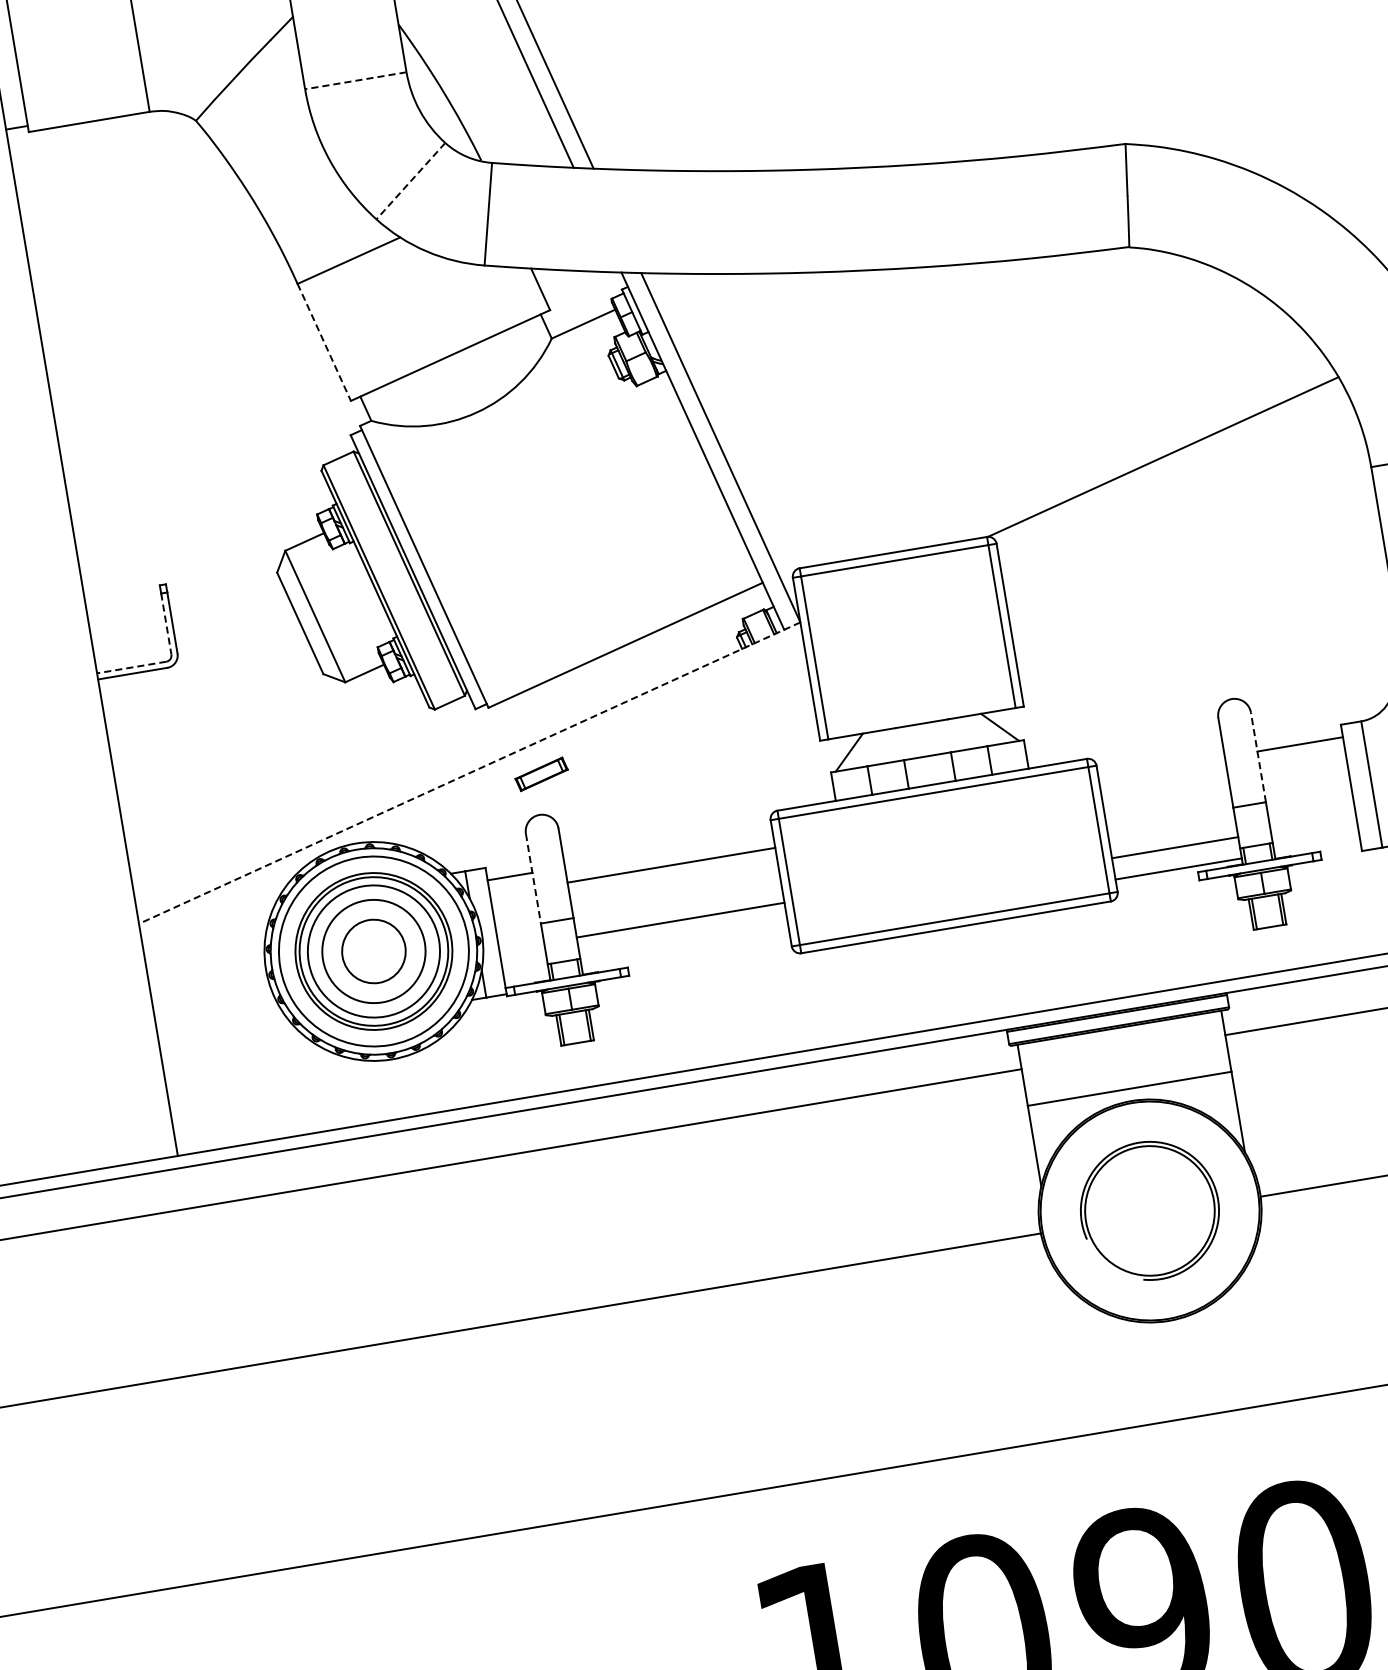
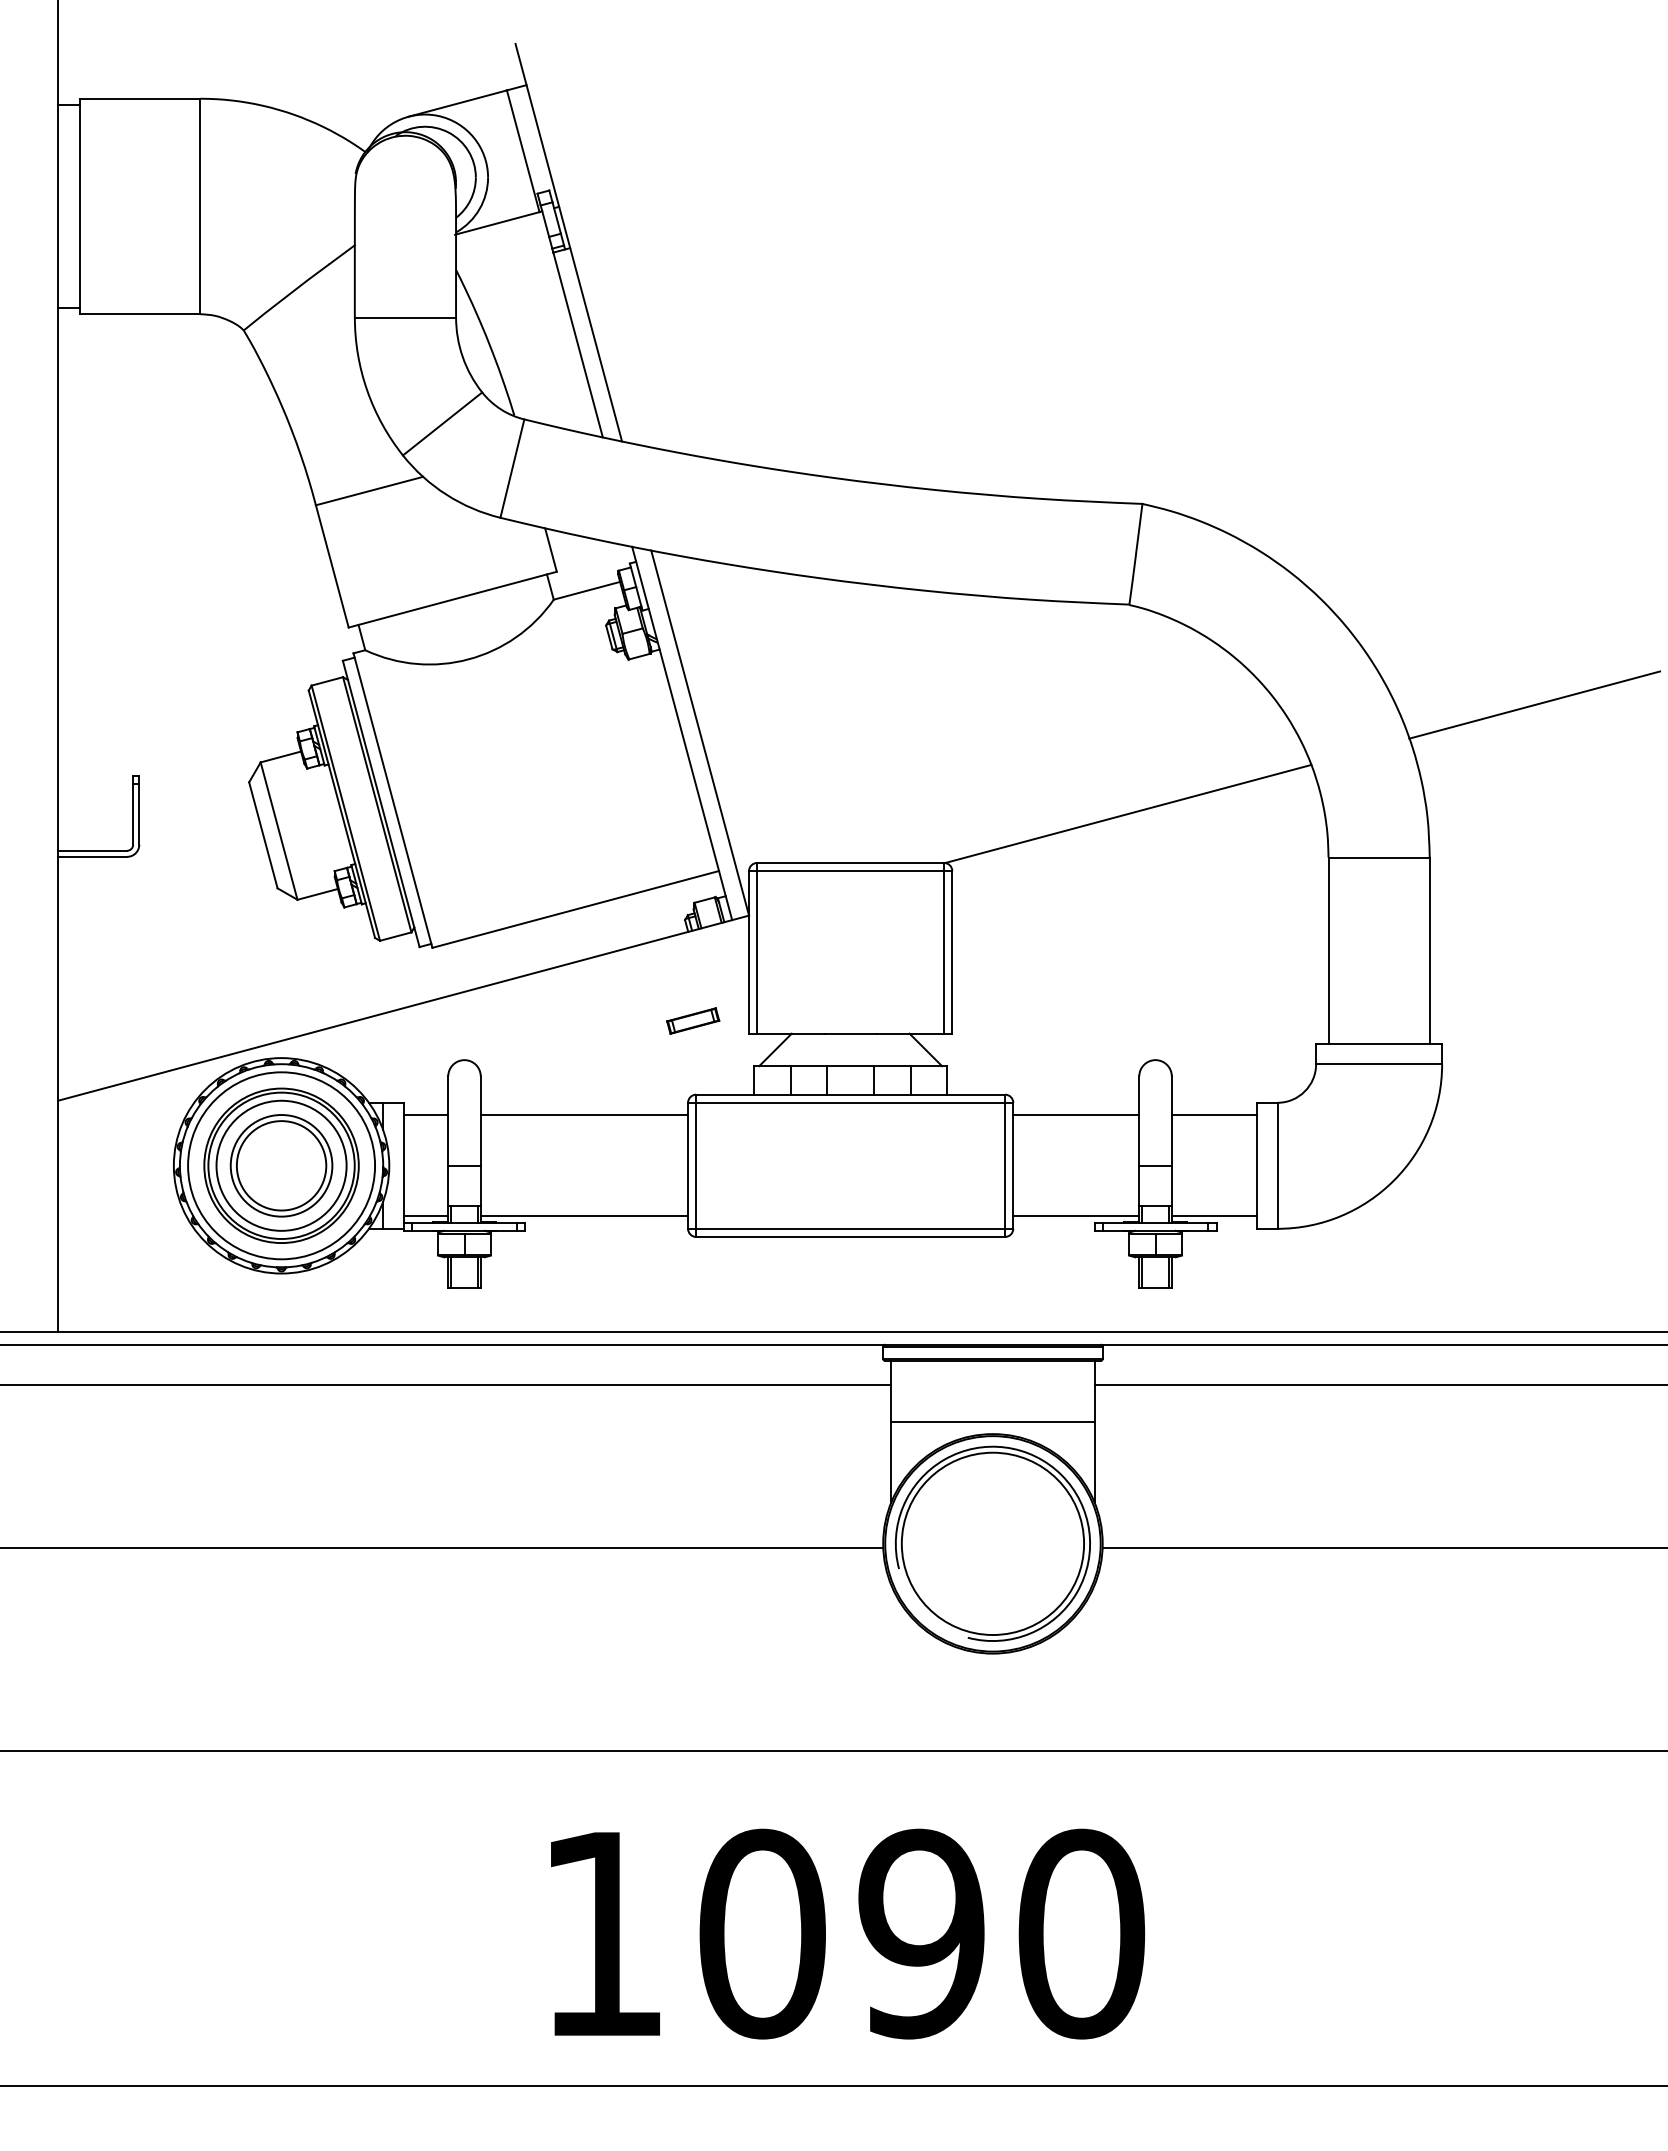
line: (355, 80) -> (405, 317), dashed -> solid
line: (410, 180) -> (442, 423), dashed -> solid
line: (324, 342) -> (332, 566), dashed -> solid
line: (166, 624) -> (133, 814), dashed -> solid
line: (131, 667) -> (92, 850), dashed -> solid
line: (1258, 757) -> (1171, 1121), dashed -> solid
line: (469, 773) -> (403, 1008), dashed -> solid
part: (541, 773) -> (693, 1020), moved
line: (1317, 845) -> (1214, 1216), added
line: (1175, 847) -> (1076, 1115), moved
line: (671, 865) -> (584, 1216), moved
line: (533, 879) -> (448, 1121), dashed -> solid
line: (680, 920) -> (584, 1115), moved
circle: (373, 951) -> (281, 1165), size x1.43
line: (526, 978) -> (425, 1216), added
part: (1149, 1210) -> (992, 1543), size x1.43

